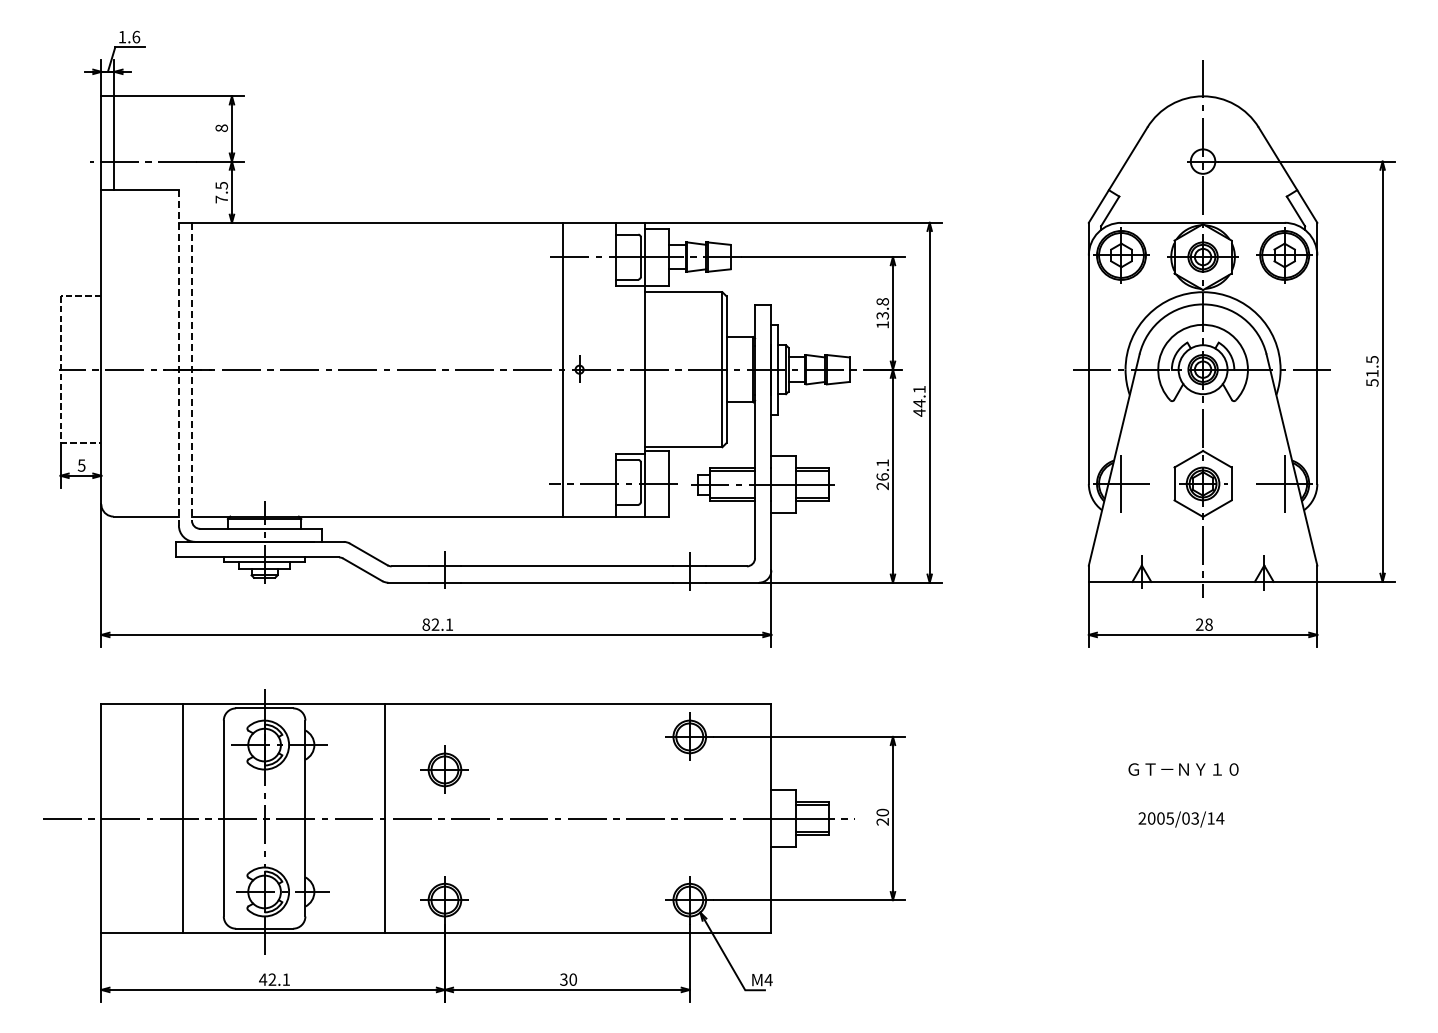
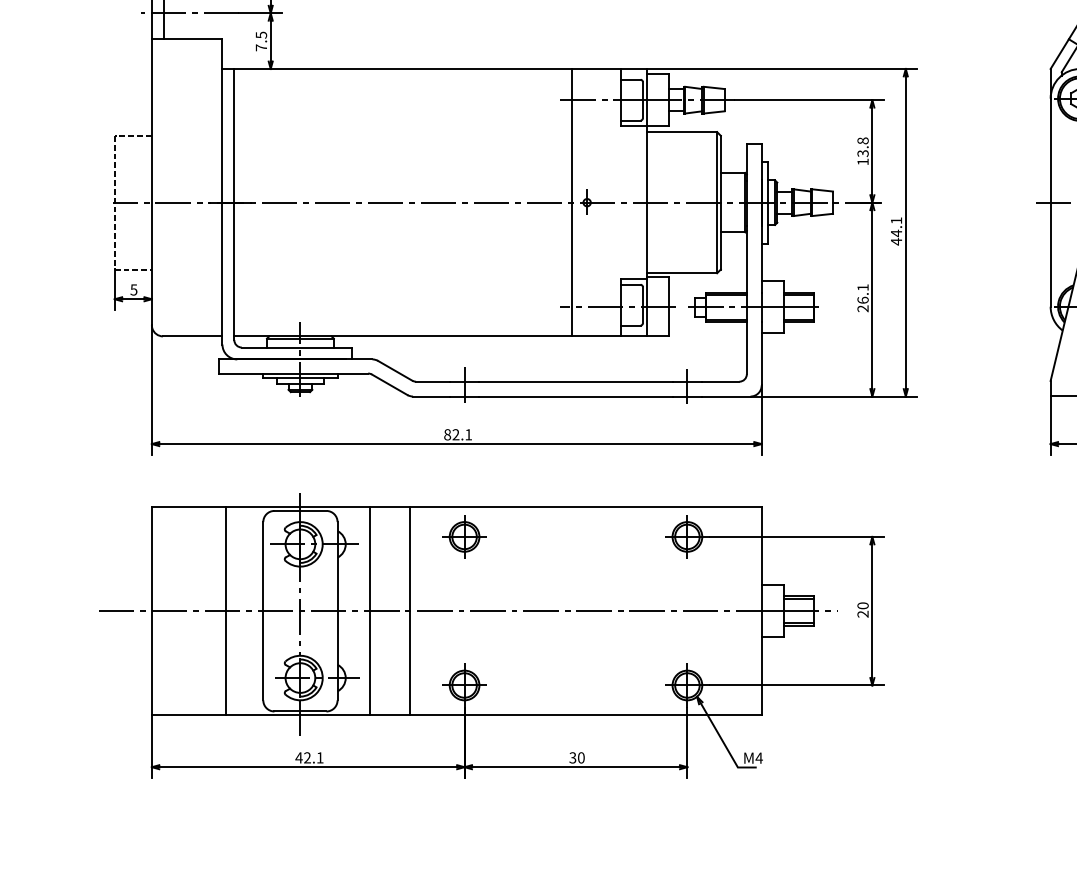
line: (178, 357) -> (222, 191), dashed -> solid
line: (191, 371) -> (233, 204), dashed -> solid
part: (444, 769) -> (464, 536), moved
line: (341, 818) -> (370, 611), added

